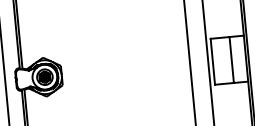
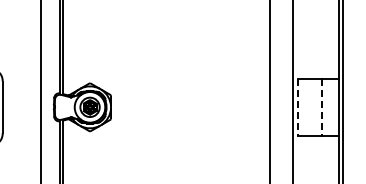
line: (231, 60) -> (321, 108), solid -> dashed
line: (213, 62) -> (298, 108), solid -> dashed

